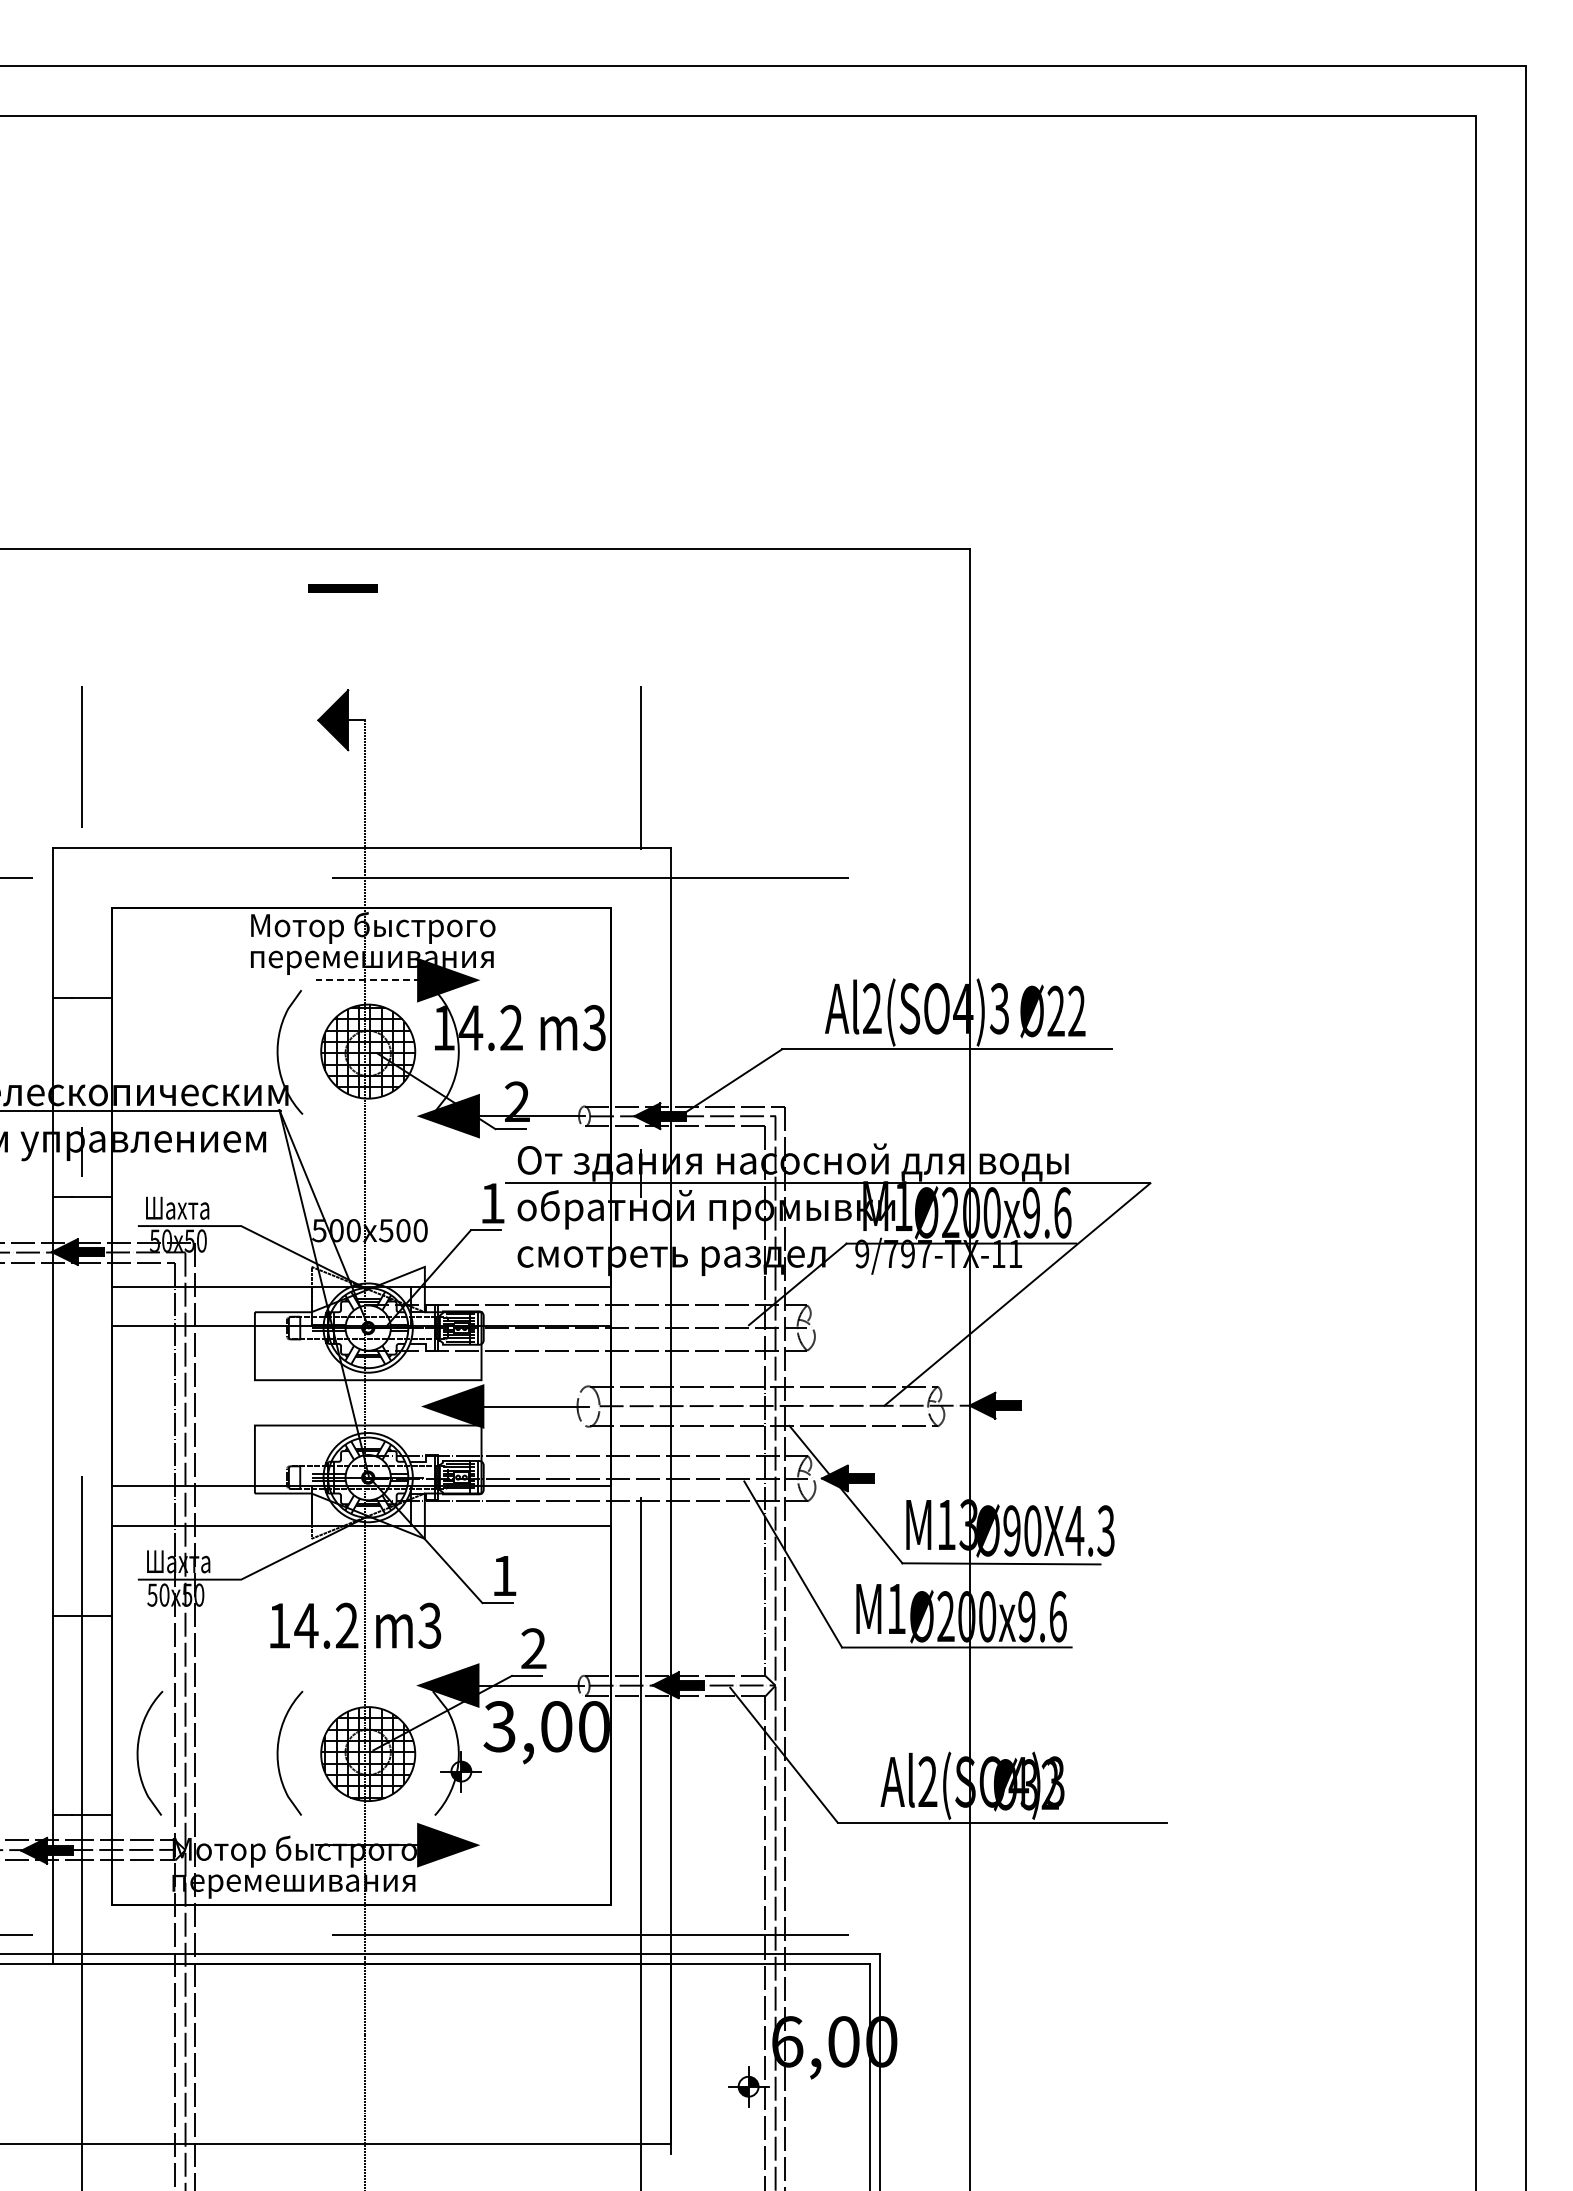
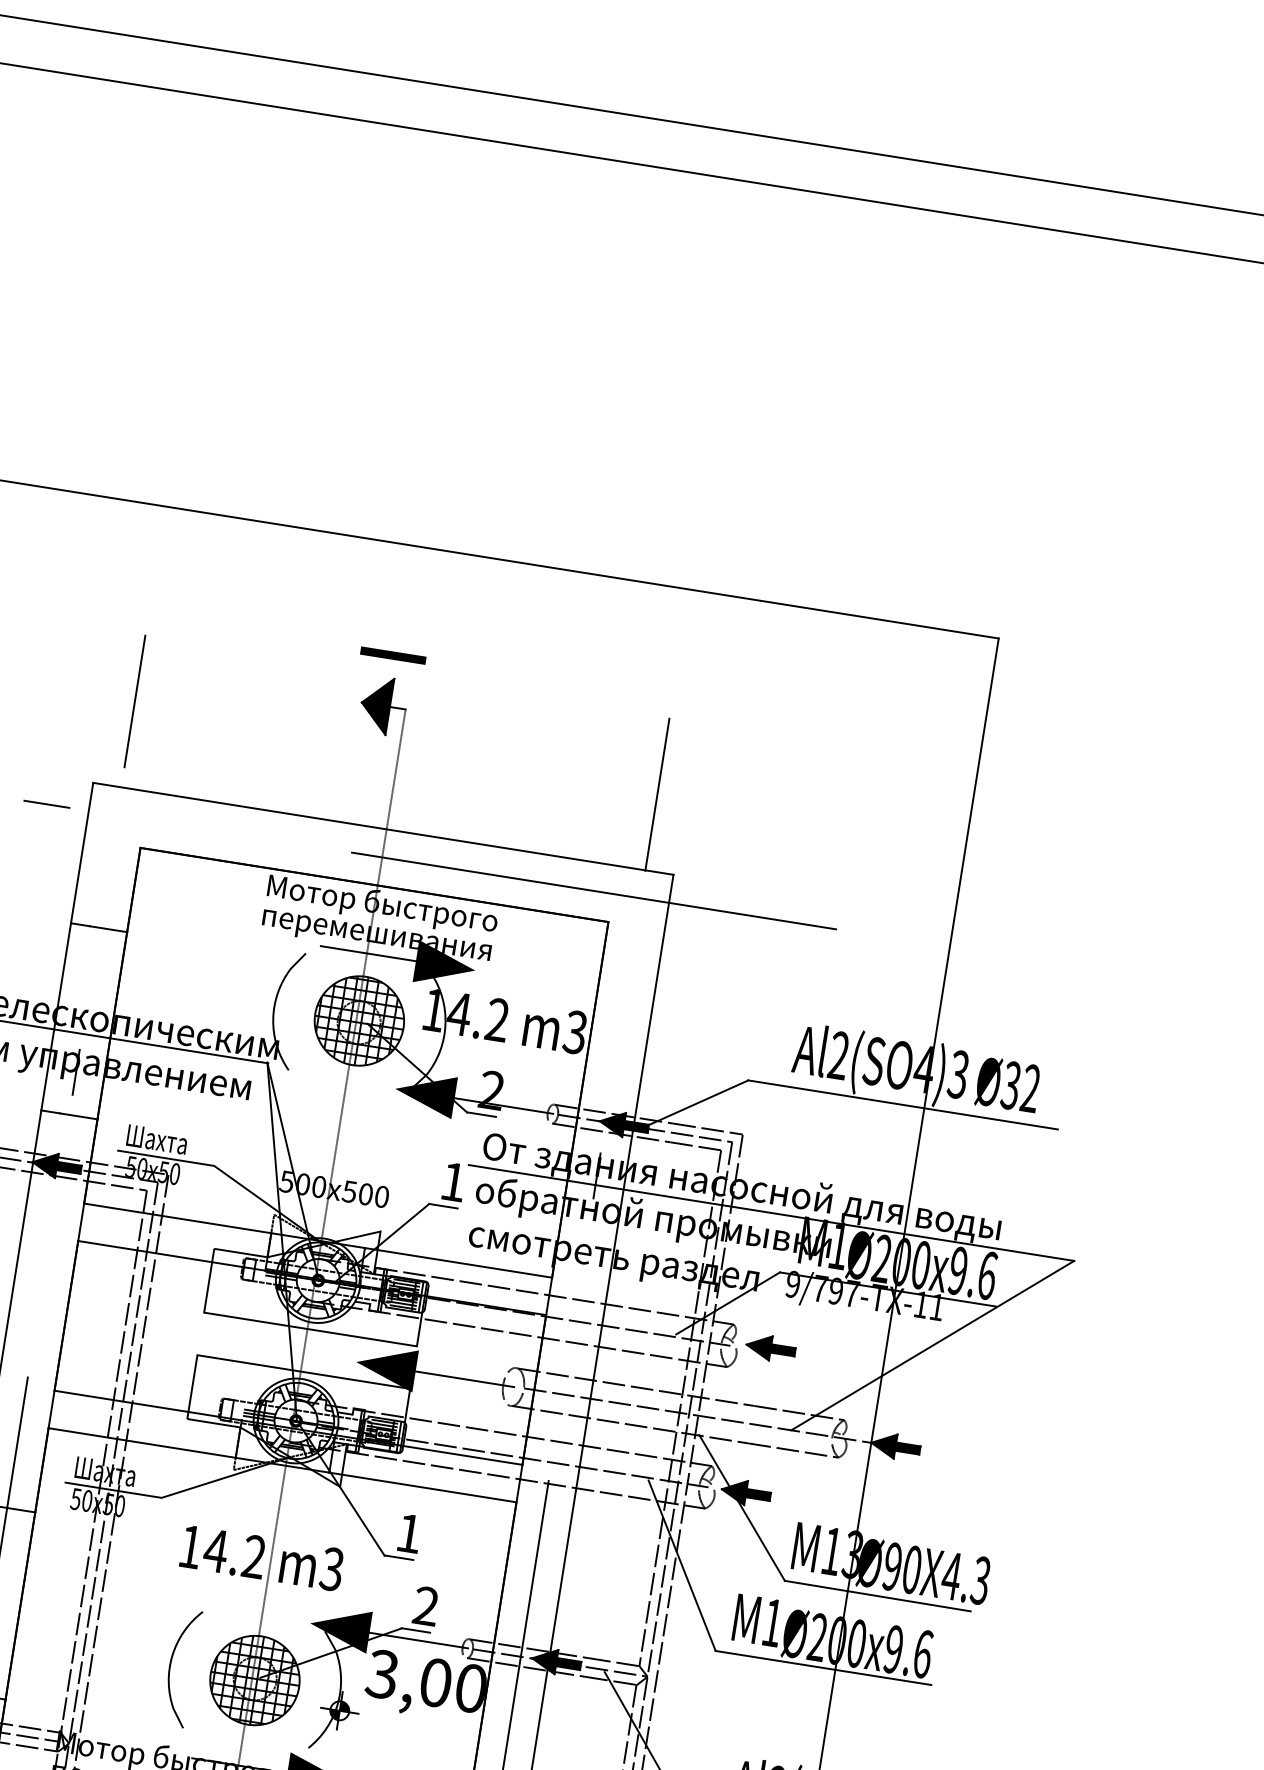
text: (342, 588) -> (392, 655), moved
line: (367, 980) -> (369, 954), dashed -> solid
text: (1055, 1011) -> (1010, 1085), Ø22 -> Ø32
part: (848, 1323) -> (769, 1347), added
curve: (138, 1752) -> (39, 1644), removed

